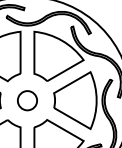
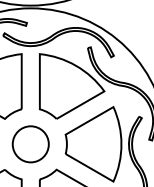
circle: (27, 100) -> (30, 144), size x1.43

